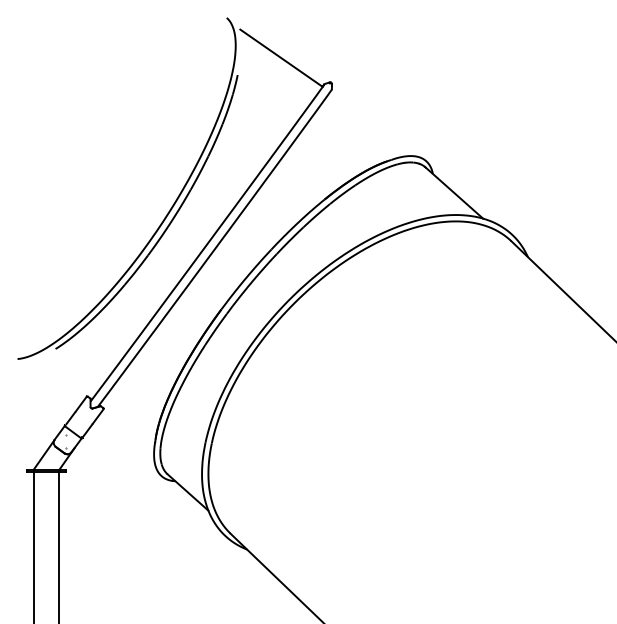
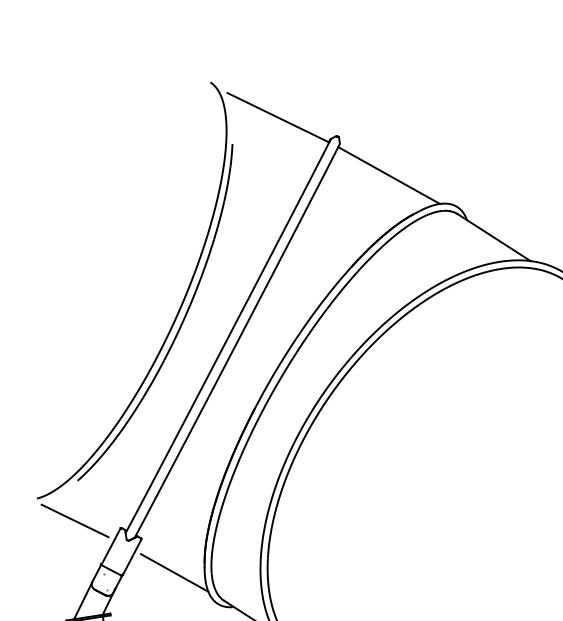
line: (370, 124) -> (388, 175), added
line: (47, 383) -> (74, 520), added
line: (128, 443) -> (175, 573), added

